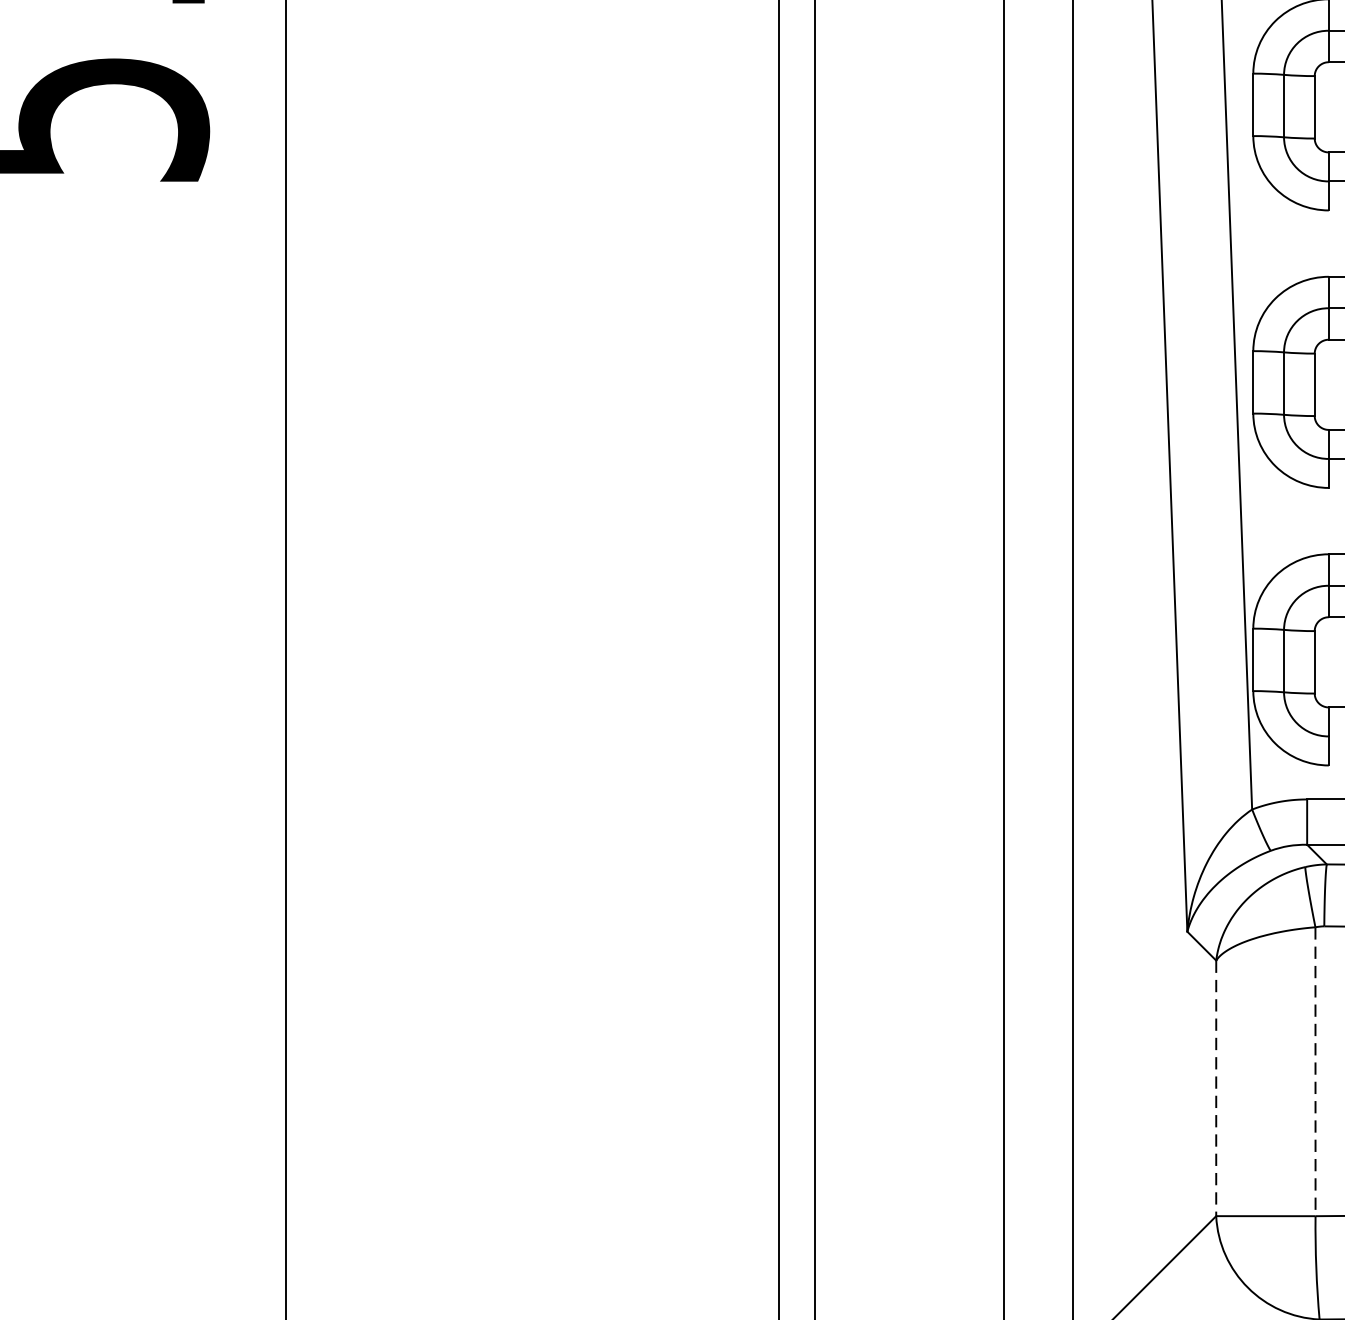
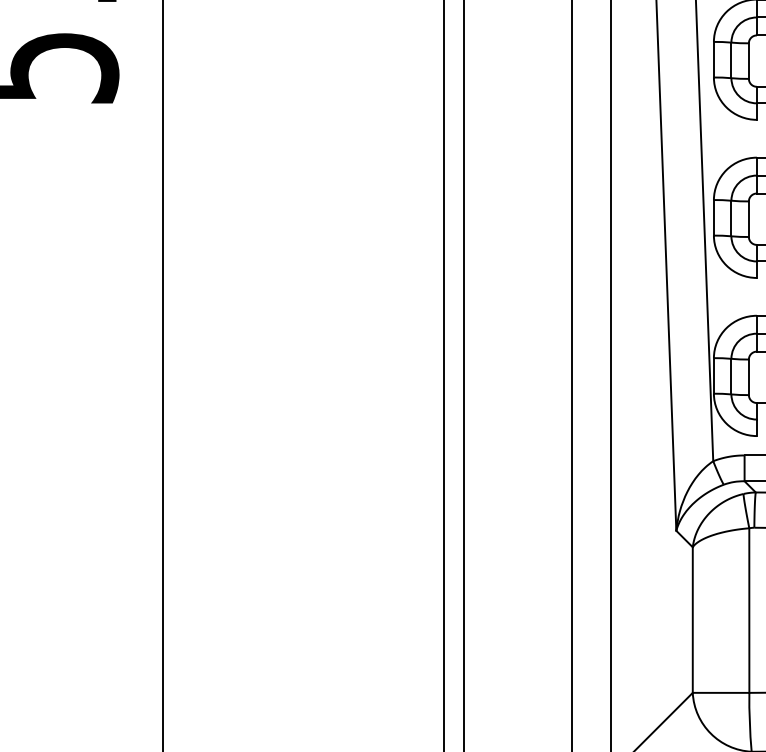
line: (1315, 1073) -> (749, 611), dashed -> solid
line: (1215, 1089) -> (692, 620), dashed -> solid

